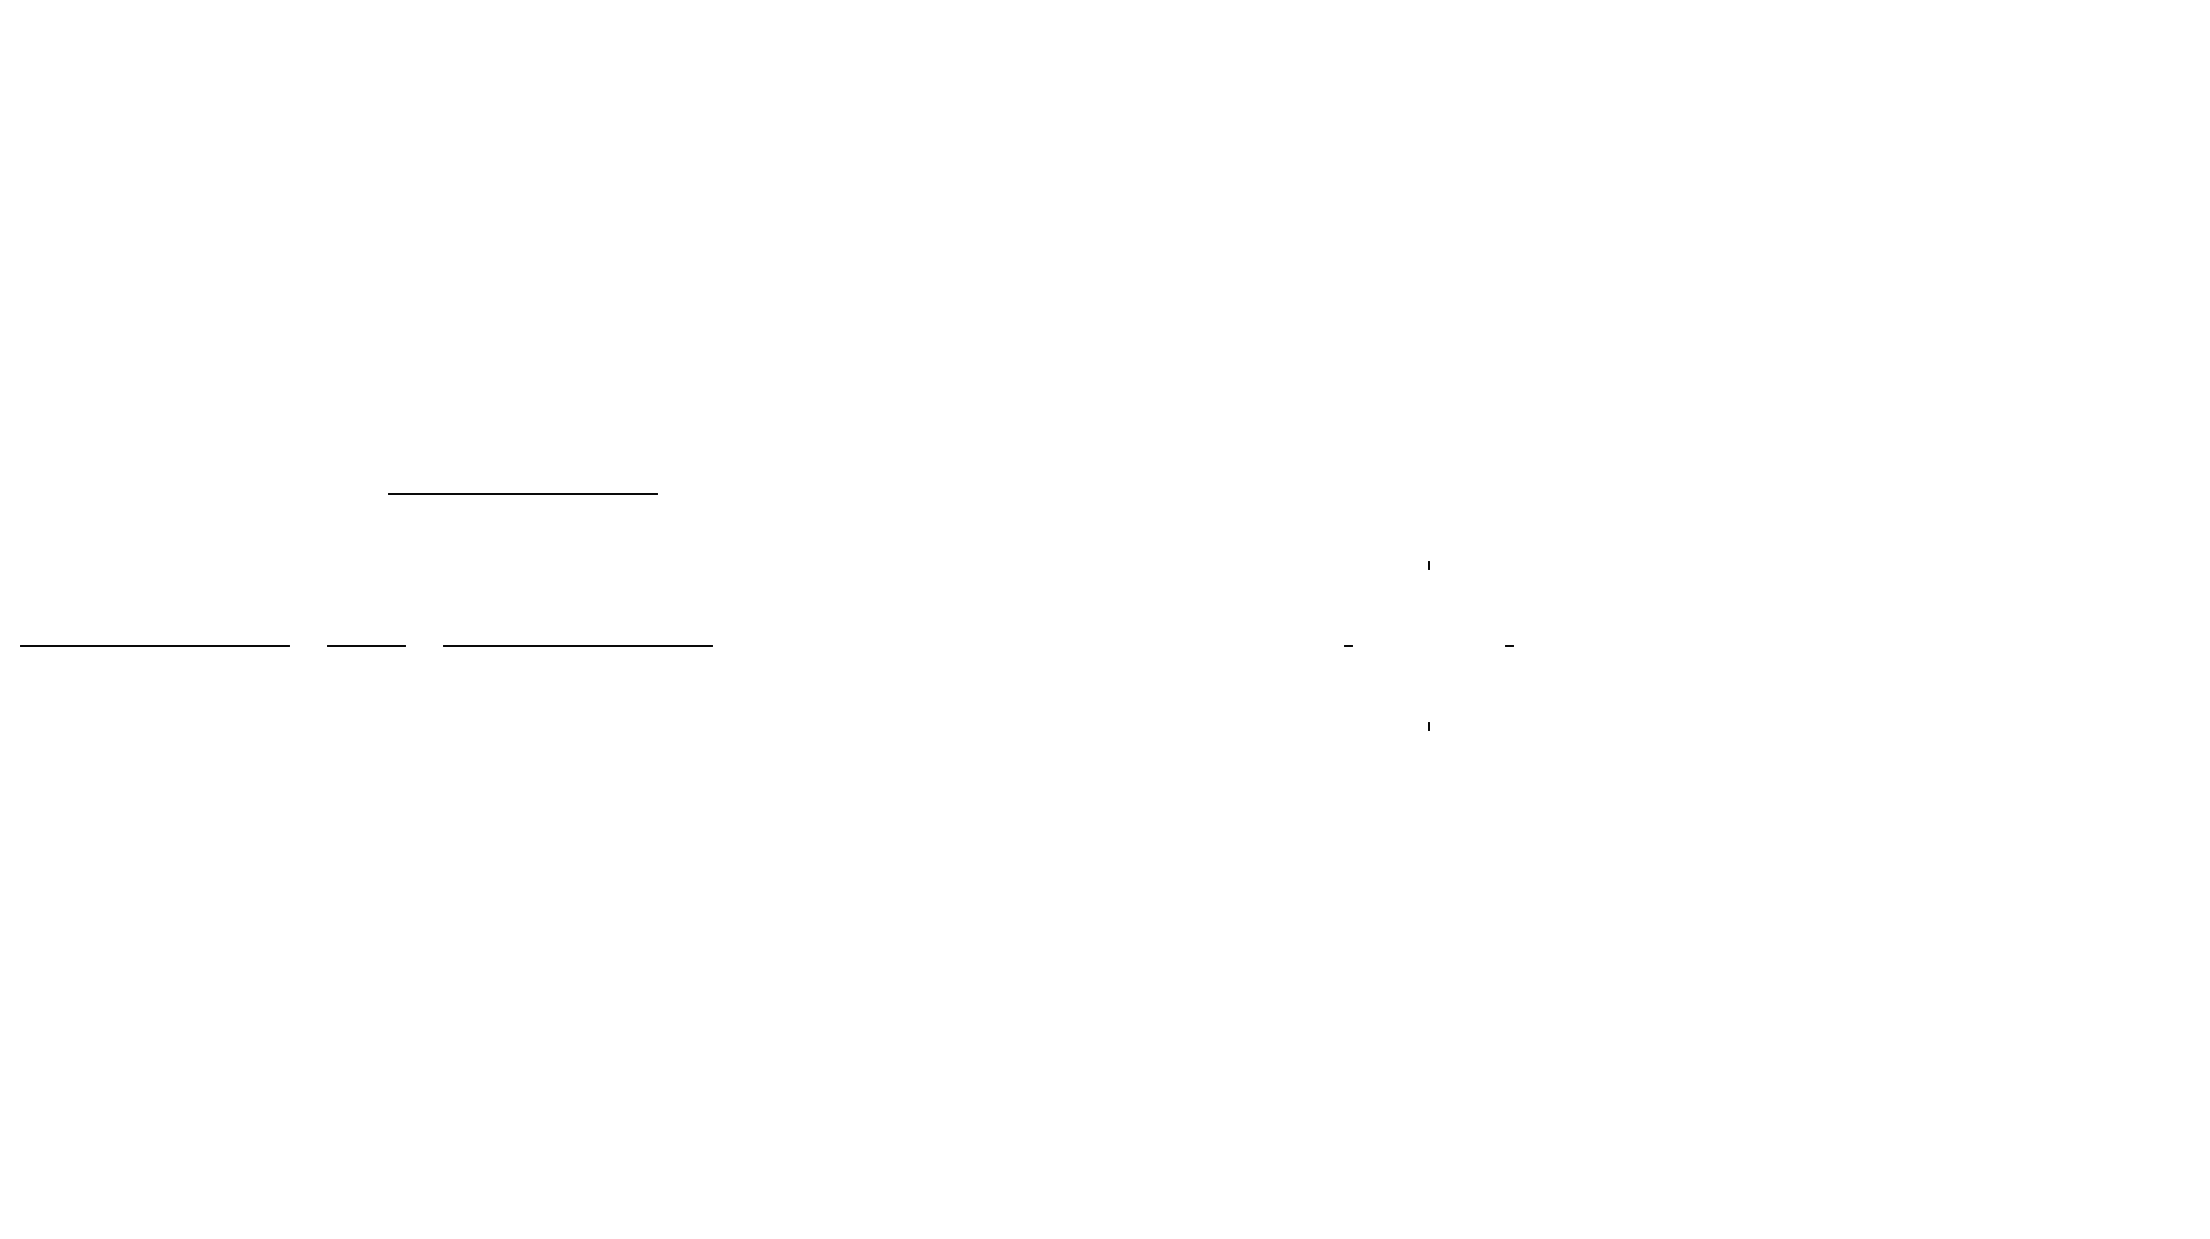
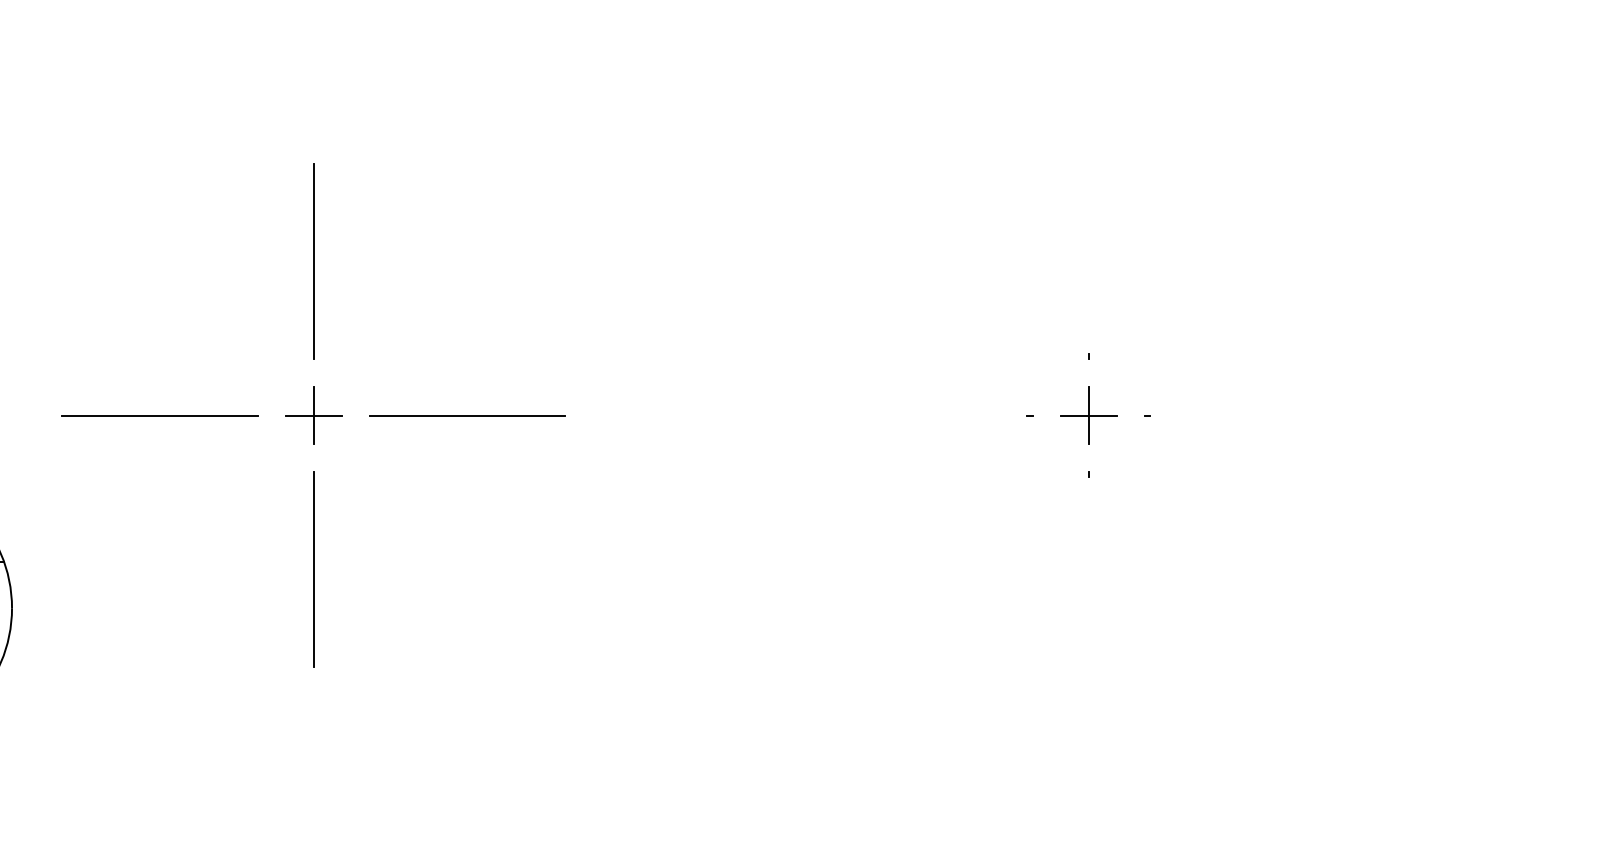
line: (366, 434) -> (313, 261), added
line: (522, 493) -> (427, 304), removed
line: (366, 645) -> (313, 415), added
part: (1429, 646) -> (1088, 415), added
line: (366, 857) -> (313, 569), added

